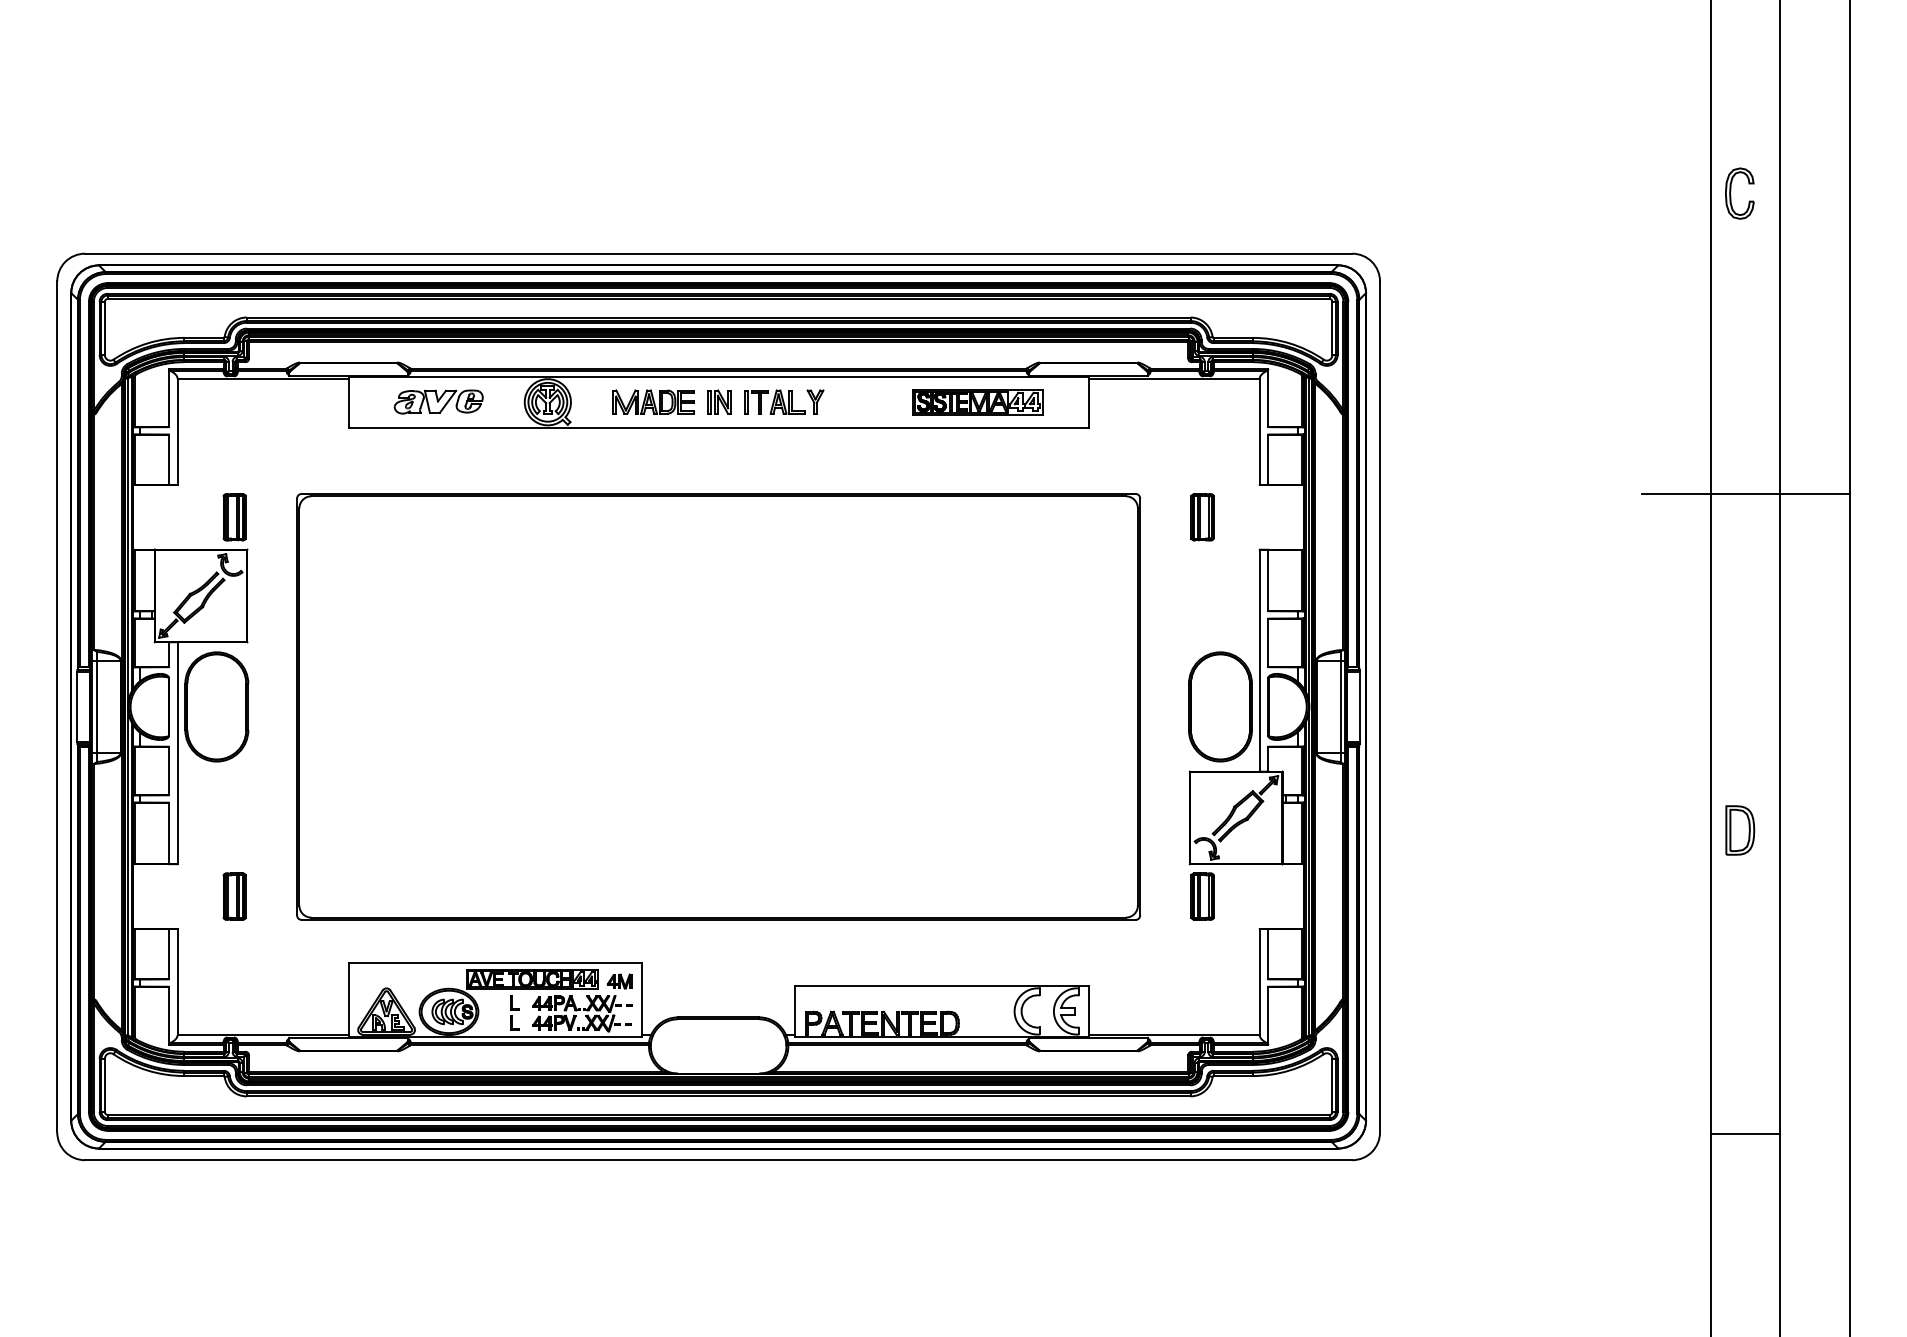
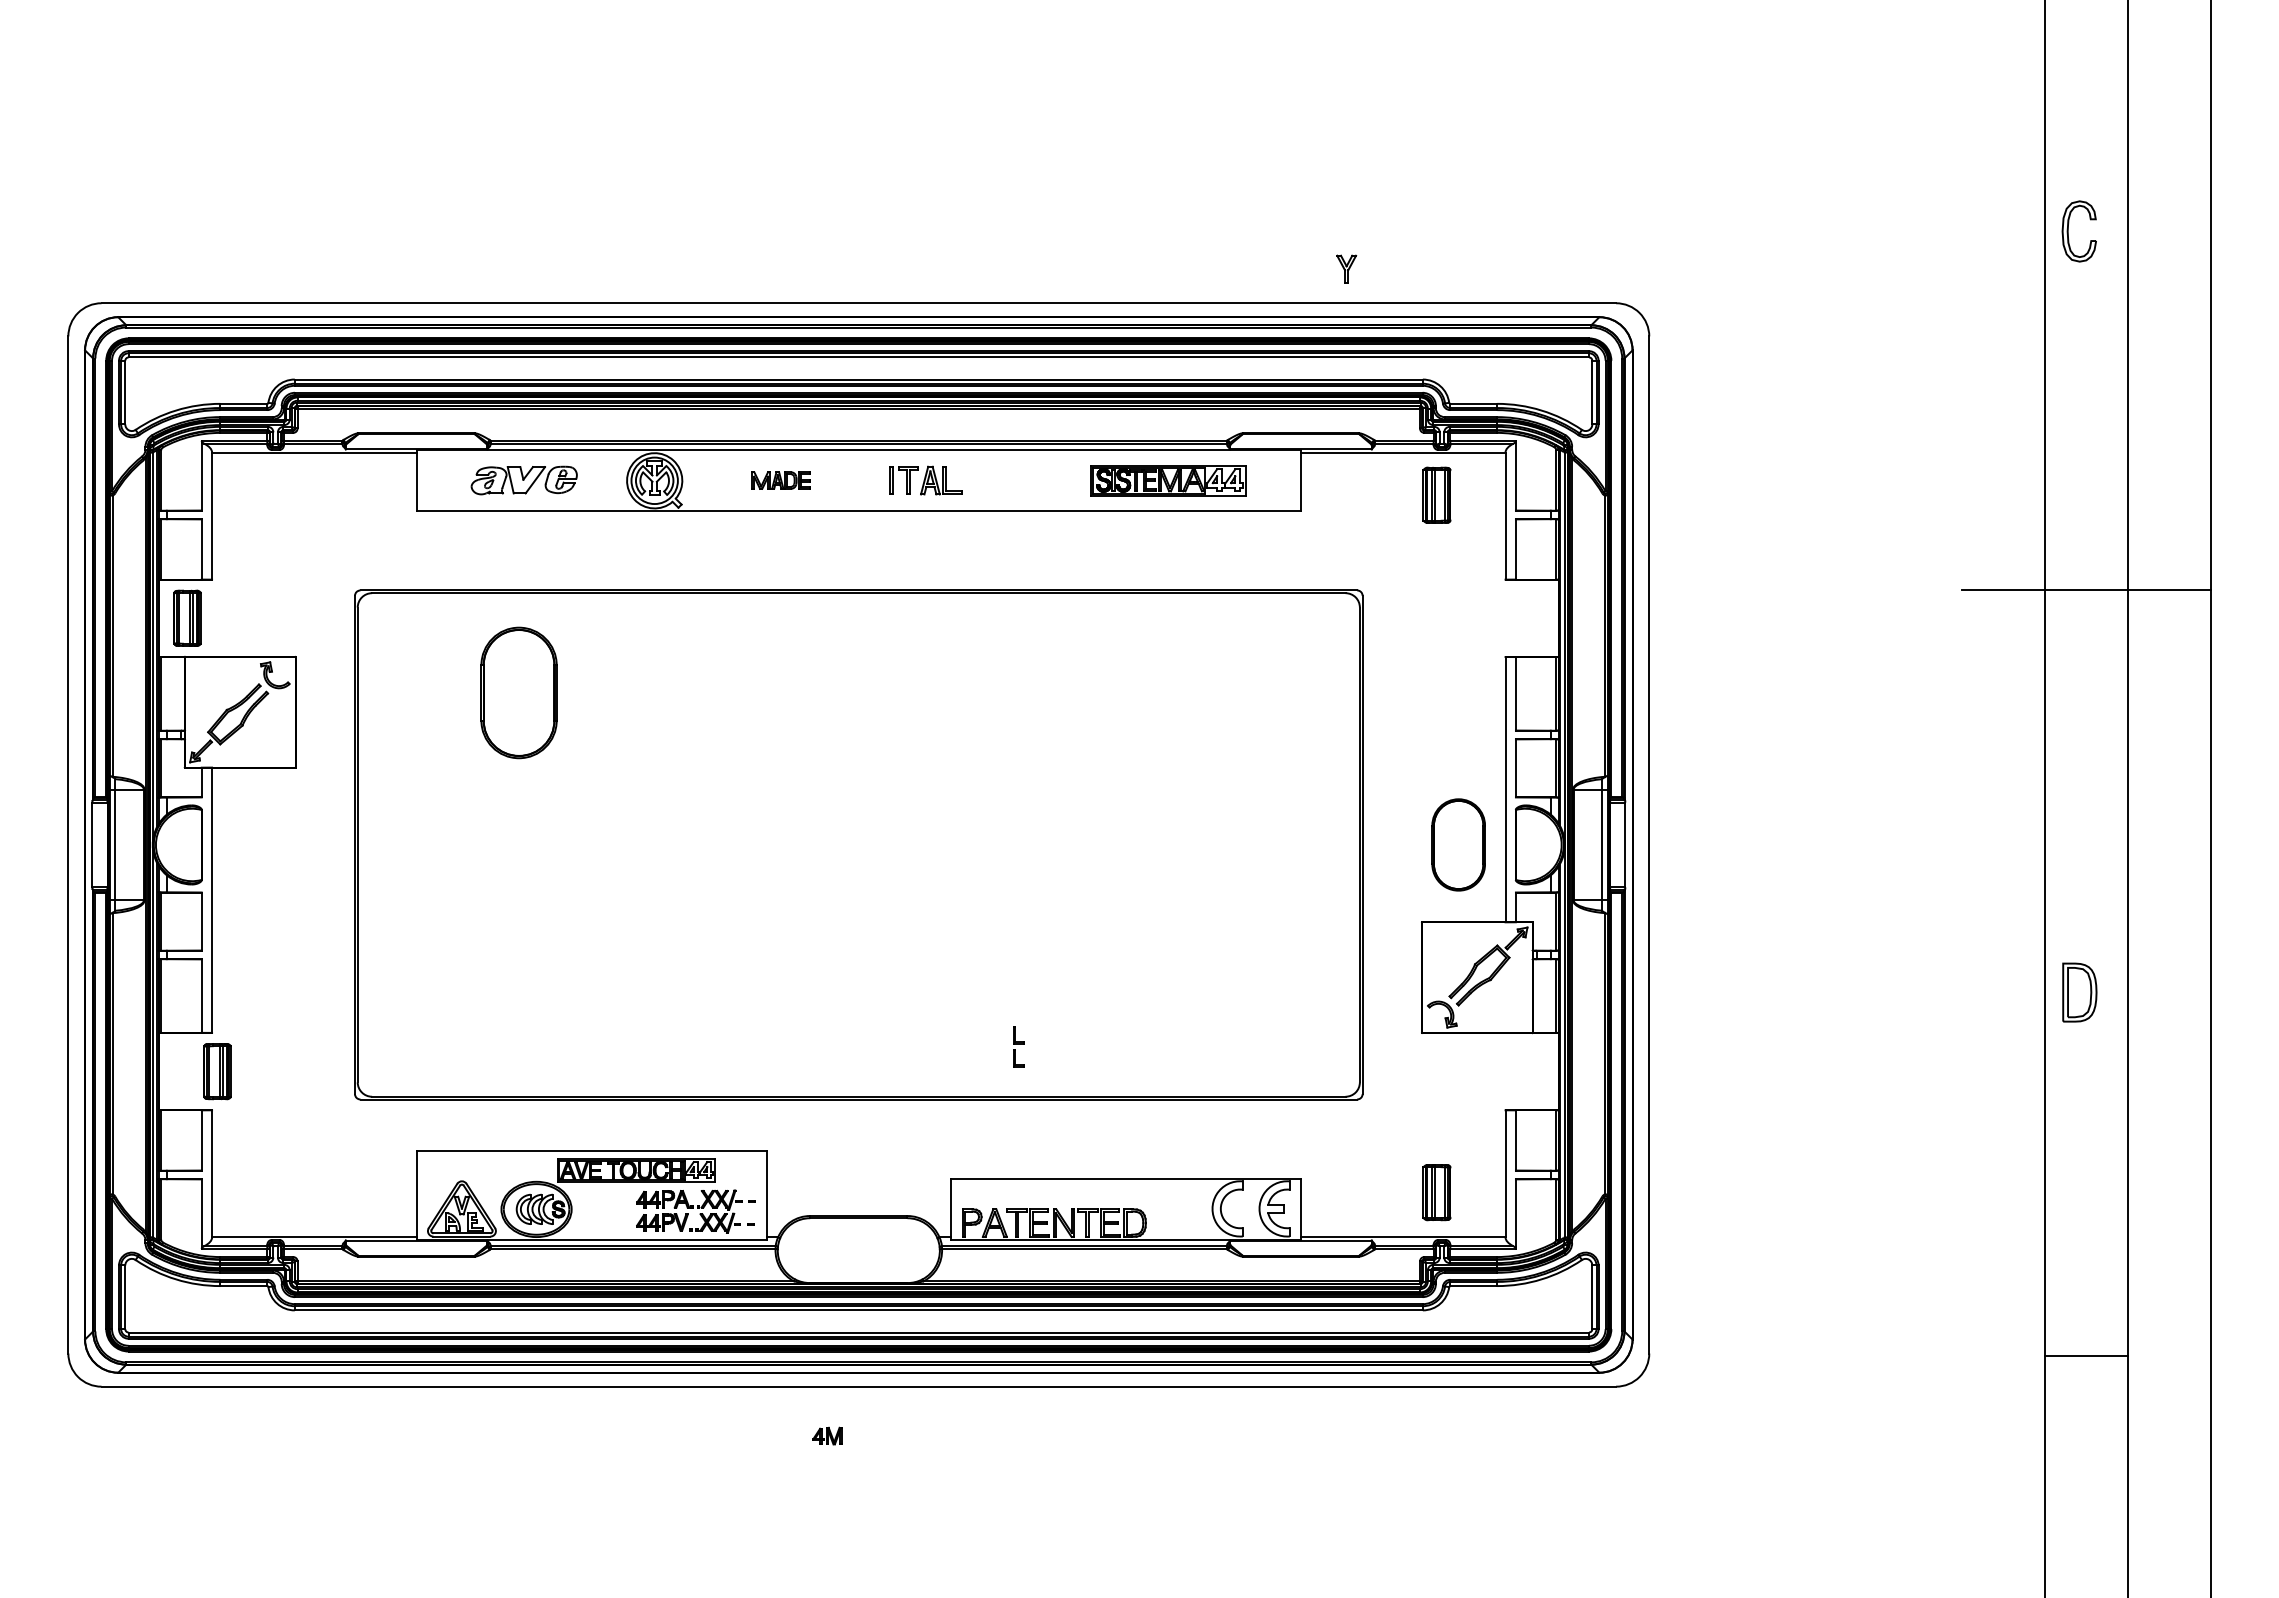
part: (815, 401) -> (1346, 268), moved
part: (653, 402) -> (780, 480), size x0.6
part: (719, 402) -> (859, 480), removed
part: (234, 516) -> (187, 617), moved
part: (1201, 516) -> (1436, 494), moved
part: (216, 706) -> (518, 692), moved
part: (1220, 706) -> (1458, 844), size x0.7
part: (234, 896) -> (217, 1071), moved
part: (1201, 896) -> (1436, 1192), moved
part: (619, 981) -> (827, 1435), moved
part: (515, 1012) -> (1018, 1046), moved

